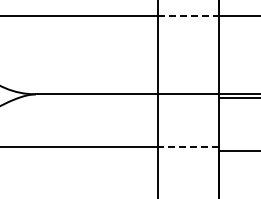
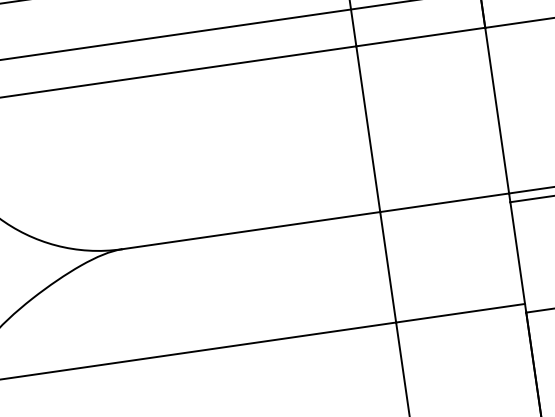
line: (188, 16) -> (421, 37), dashed -> solid
line: (187, 146) -> (459, 313), dashed -> solid

